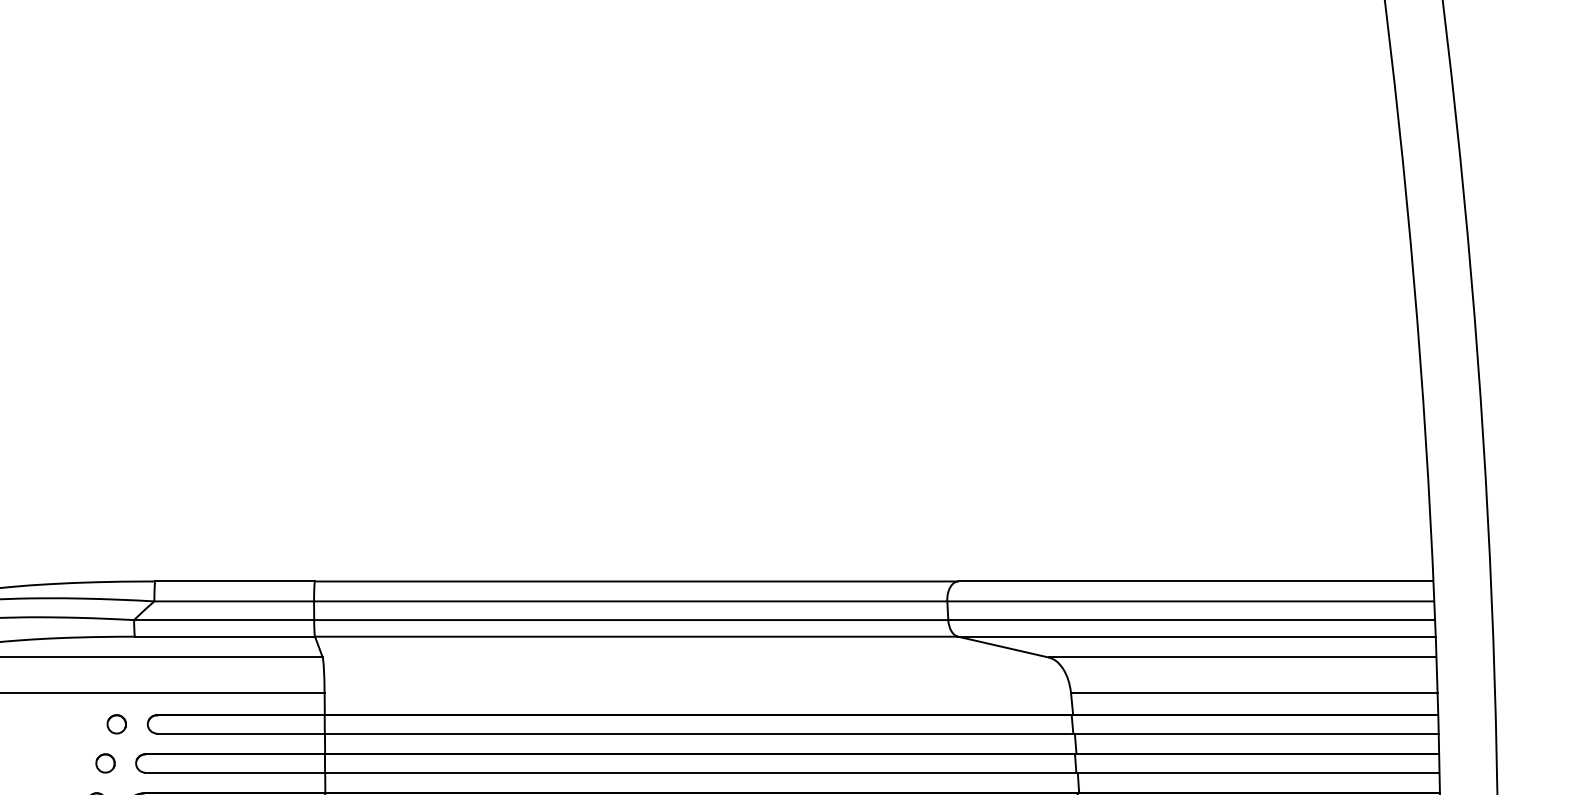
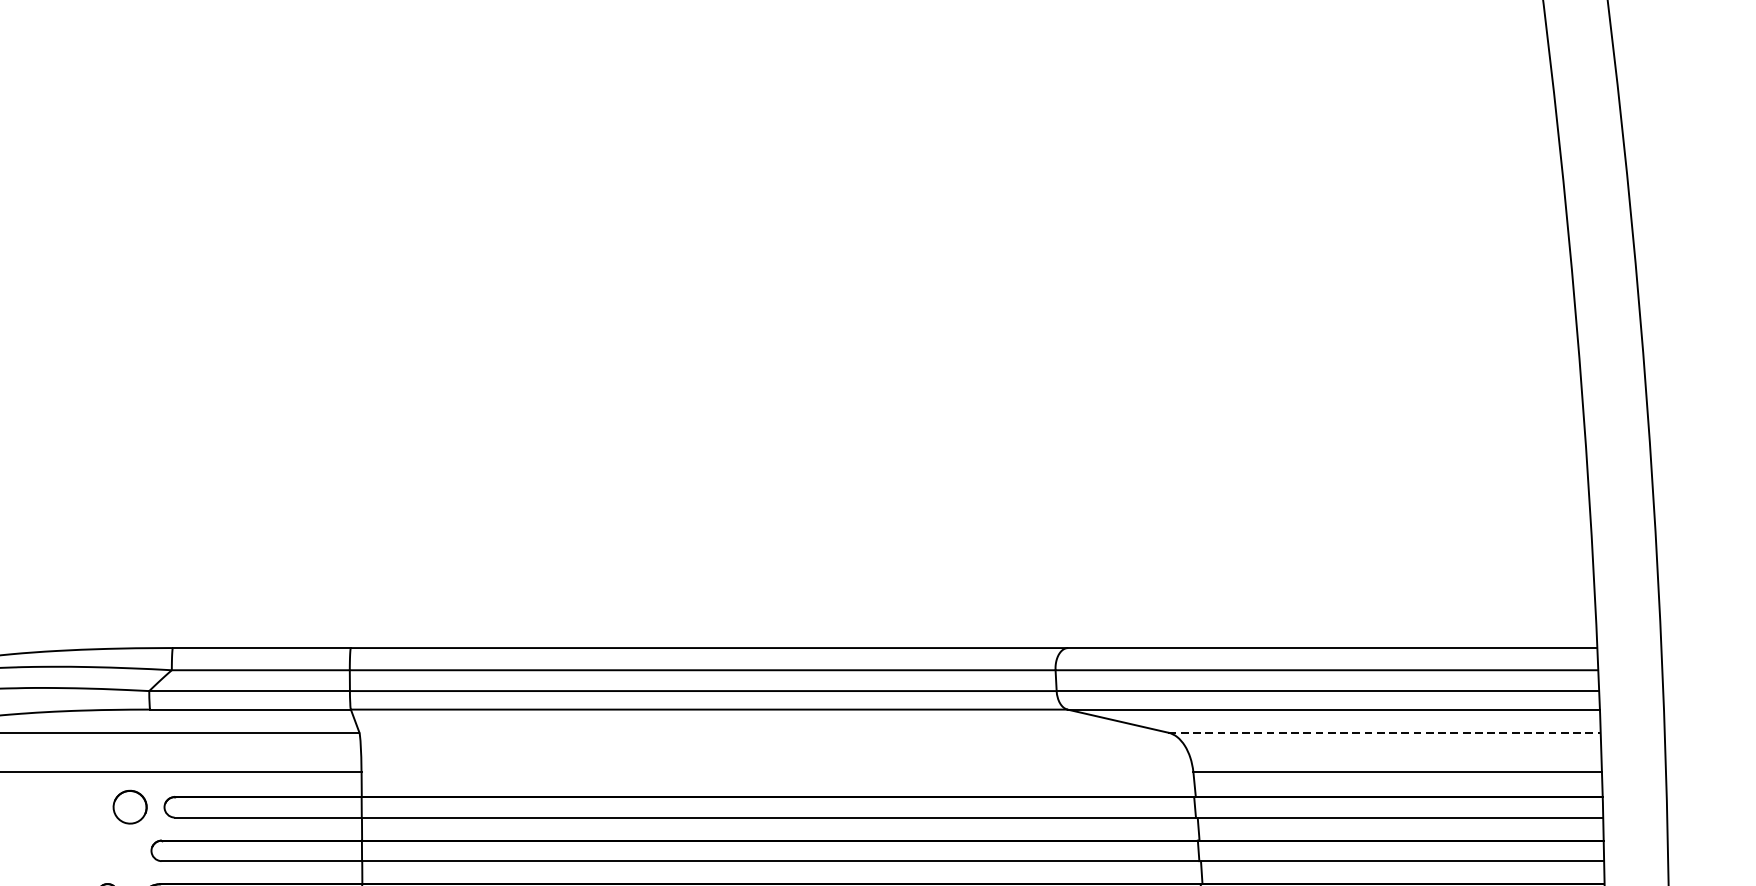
line: (1242, 657) -> (1384, 732), solid -> dashed
part: (116, 724) -> (129, 807), size x1.6
part: (105, 763) -> (117, 850), removed

